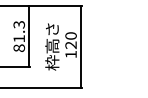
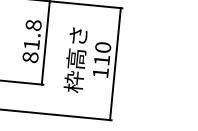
text: (18, 24) -> (32, 24), 81.3 -> 81.8
text: (70, 45) -> (101, 60), 120 -> 110

